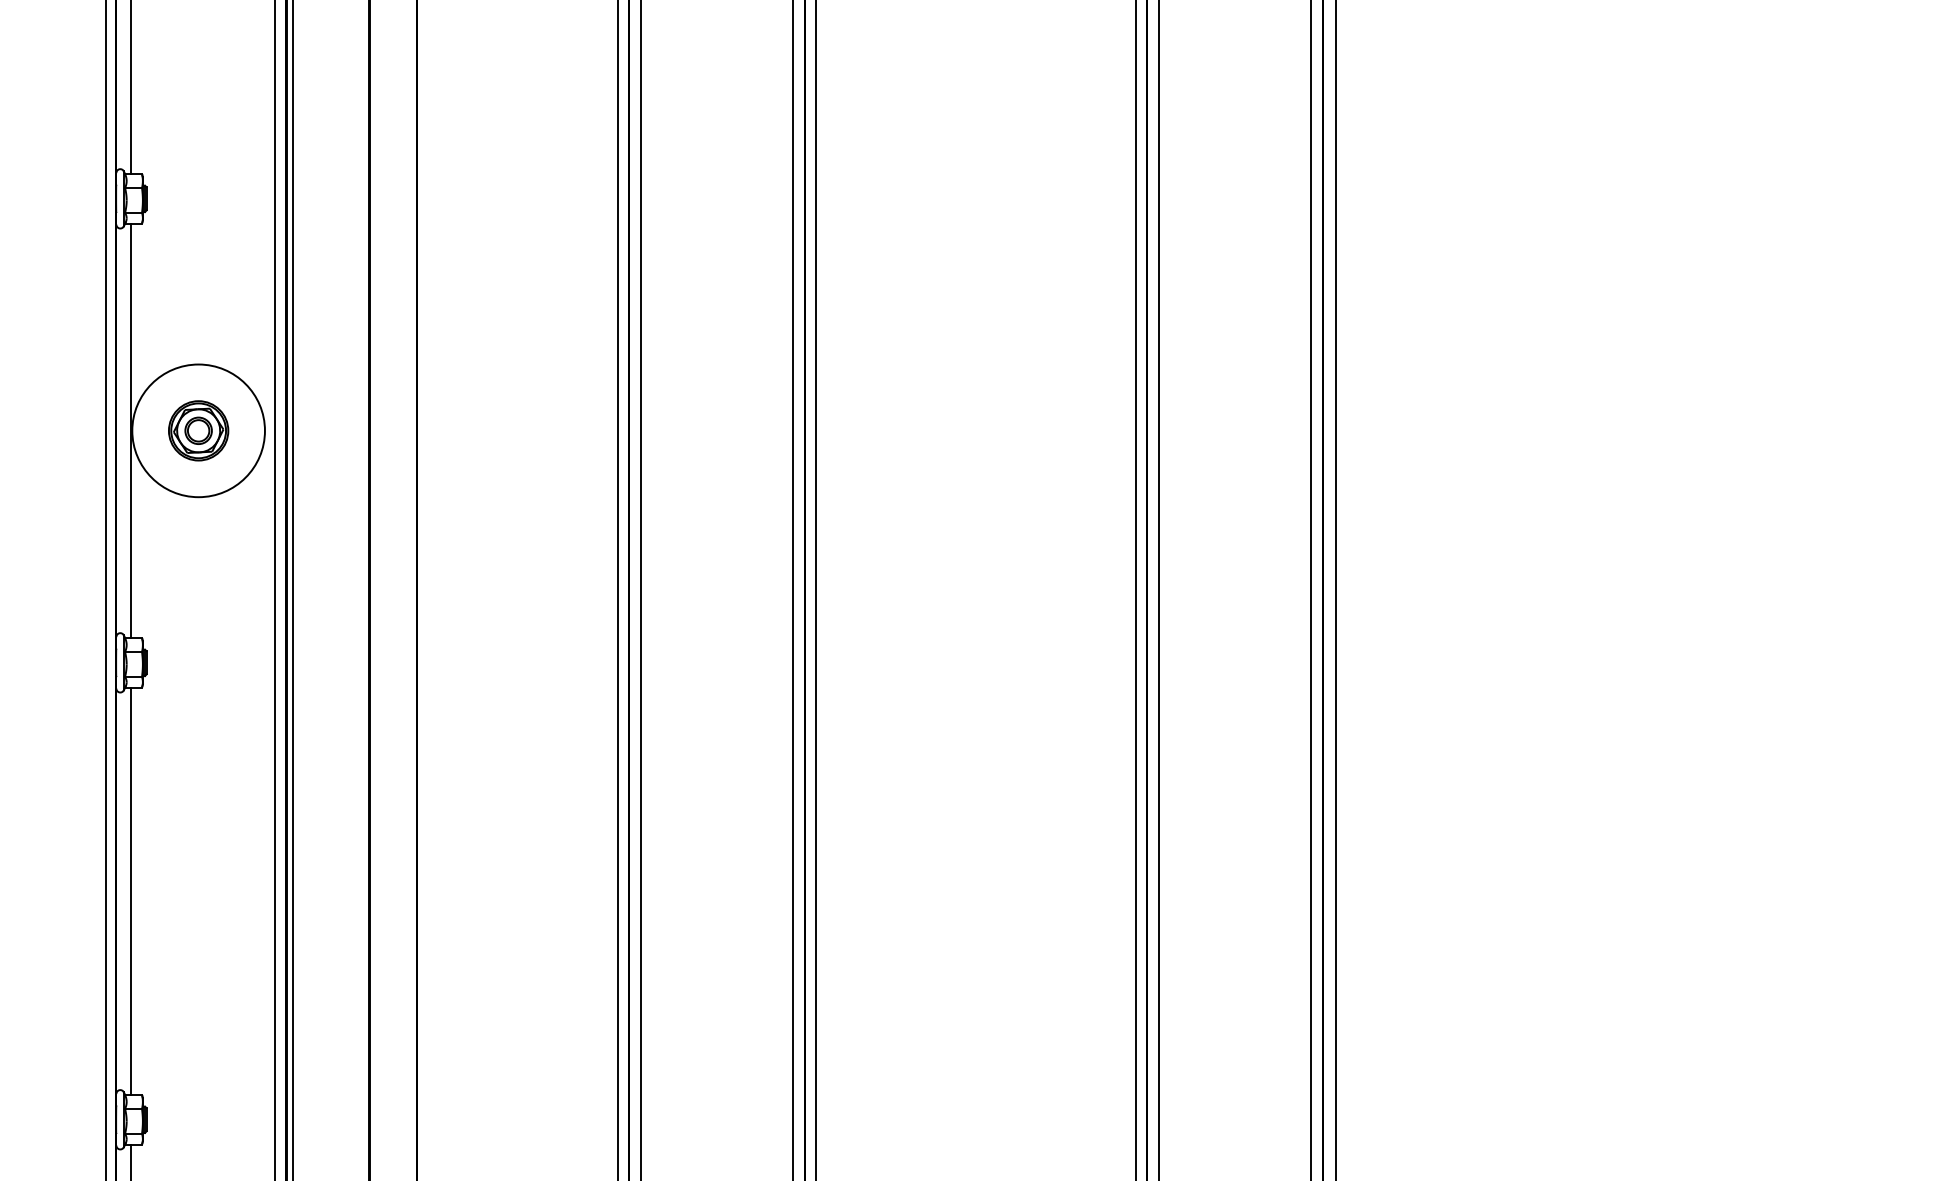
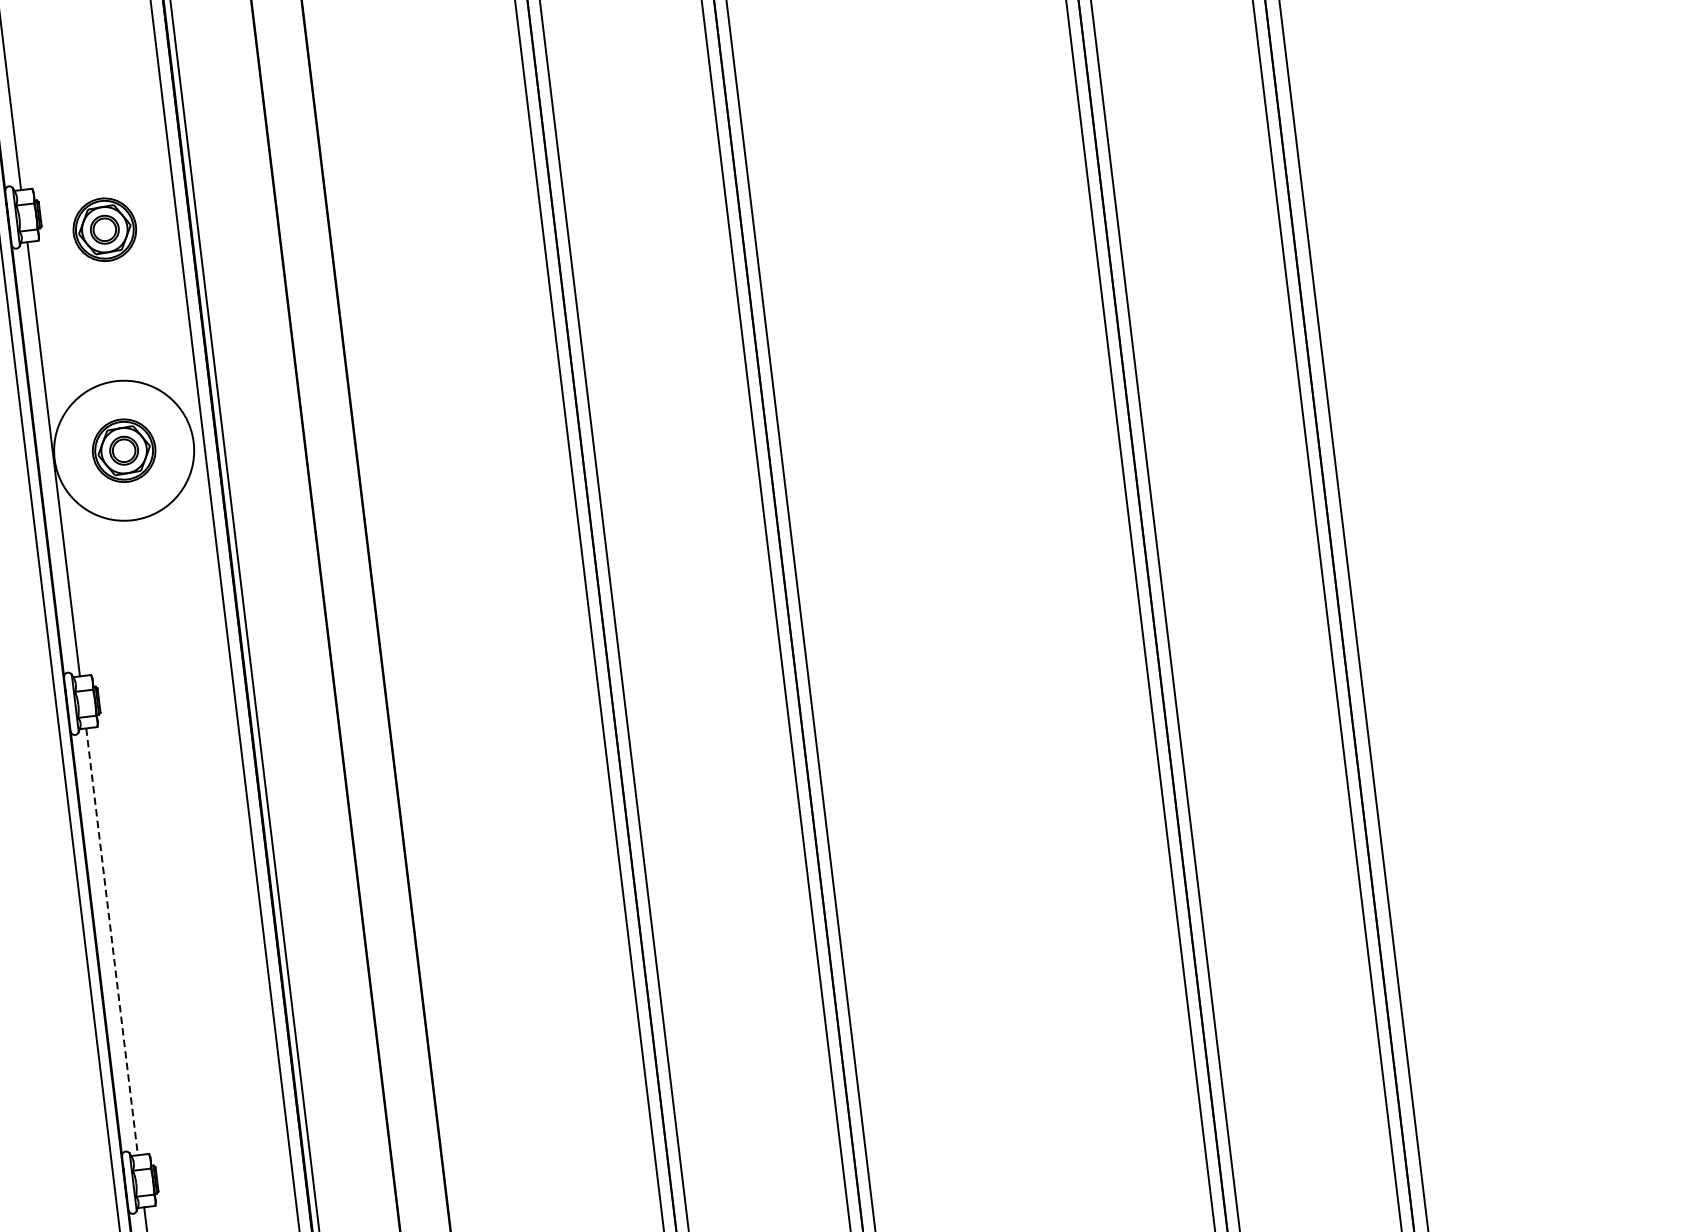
part: (205, 220) -> (104, 229), added
line: (131, 891) -> (112, 942), solid -> dashed

